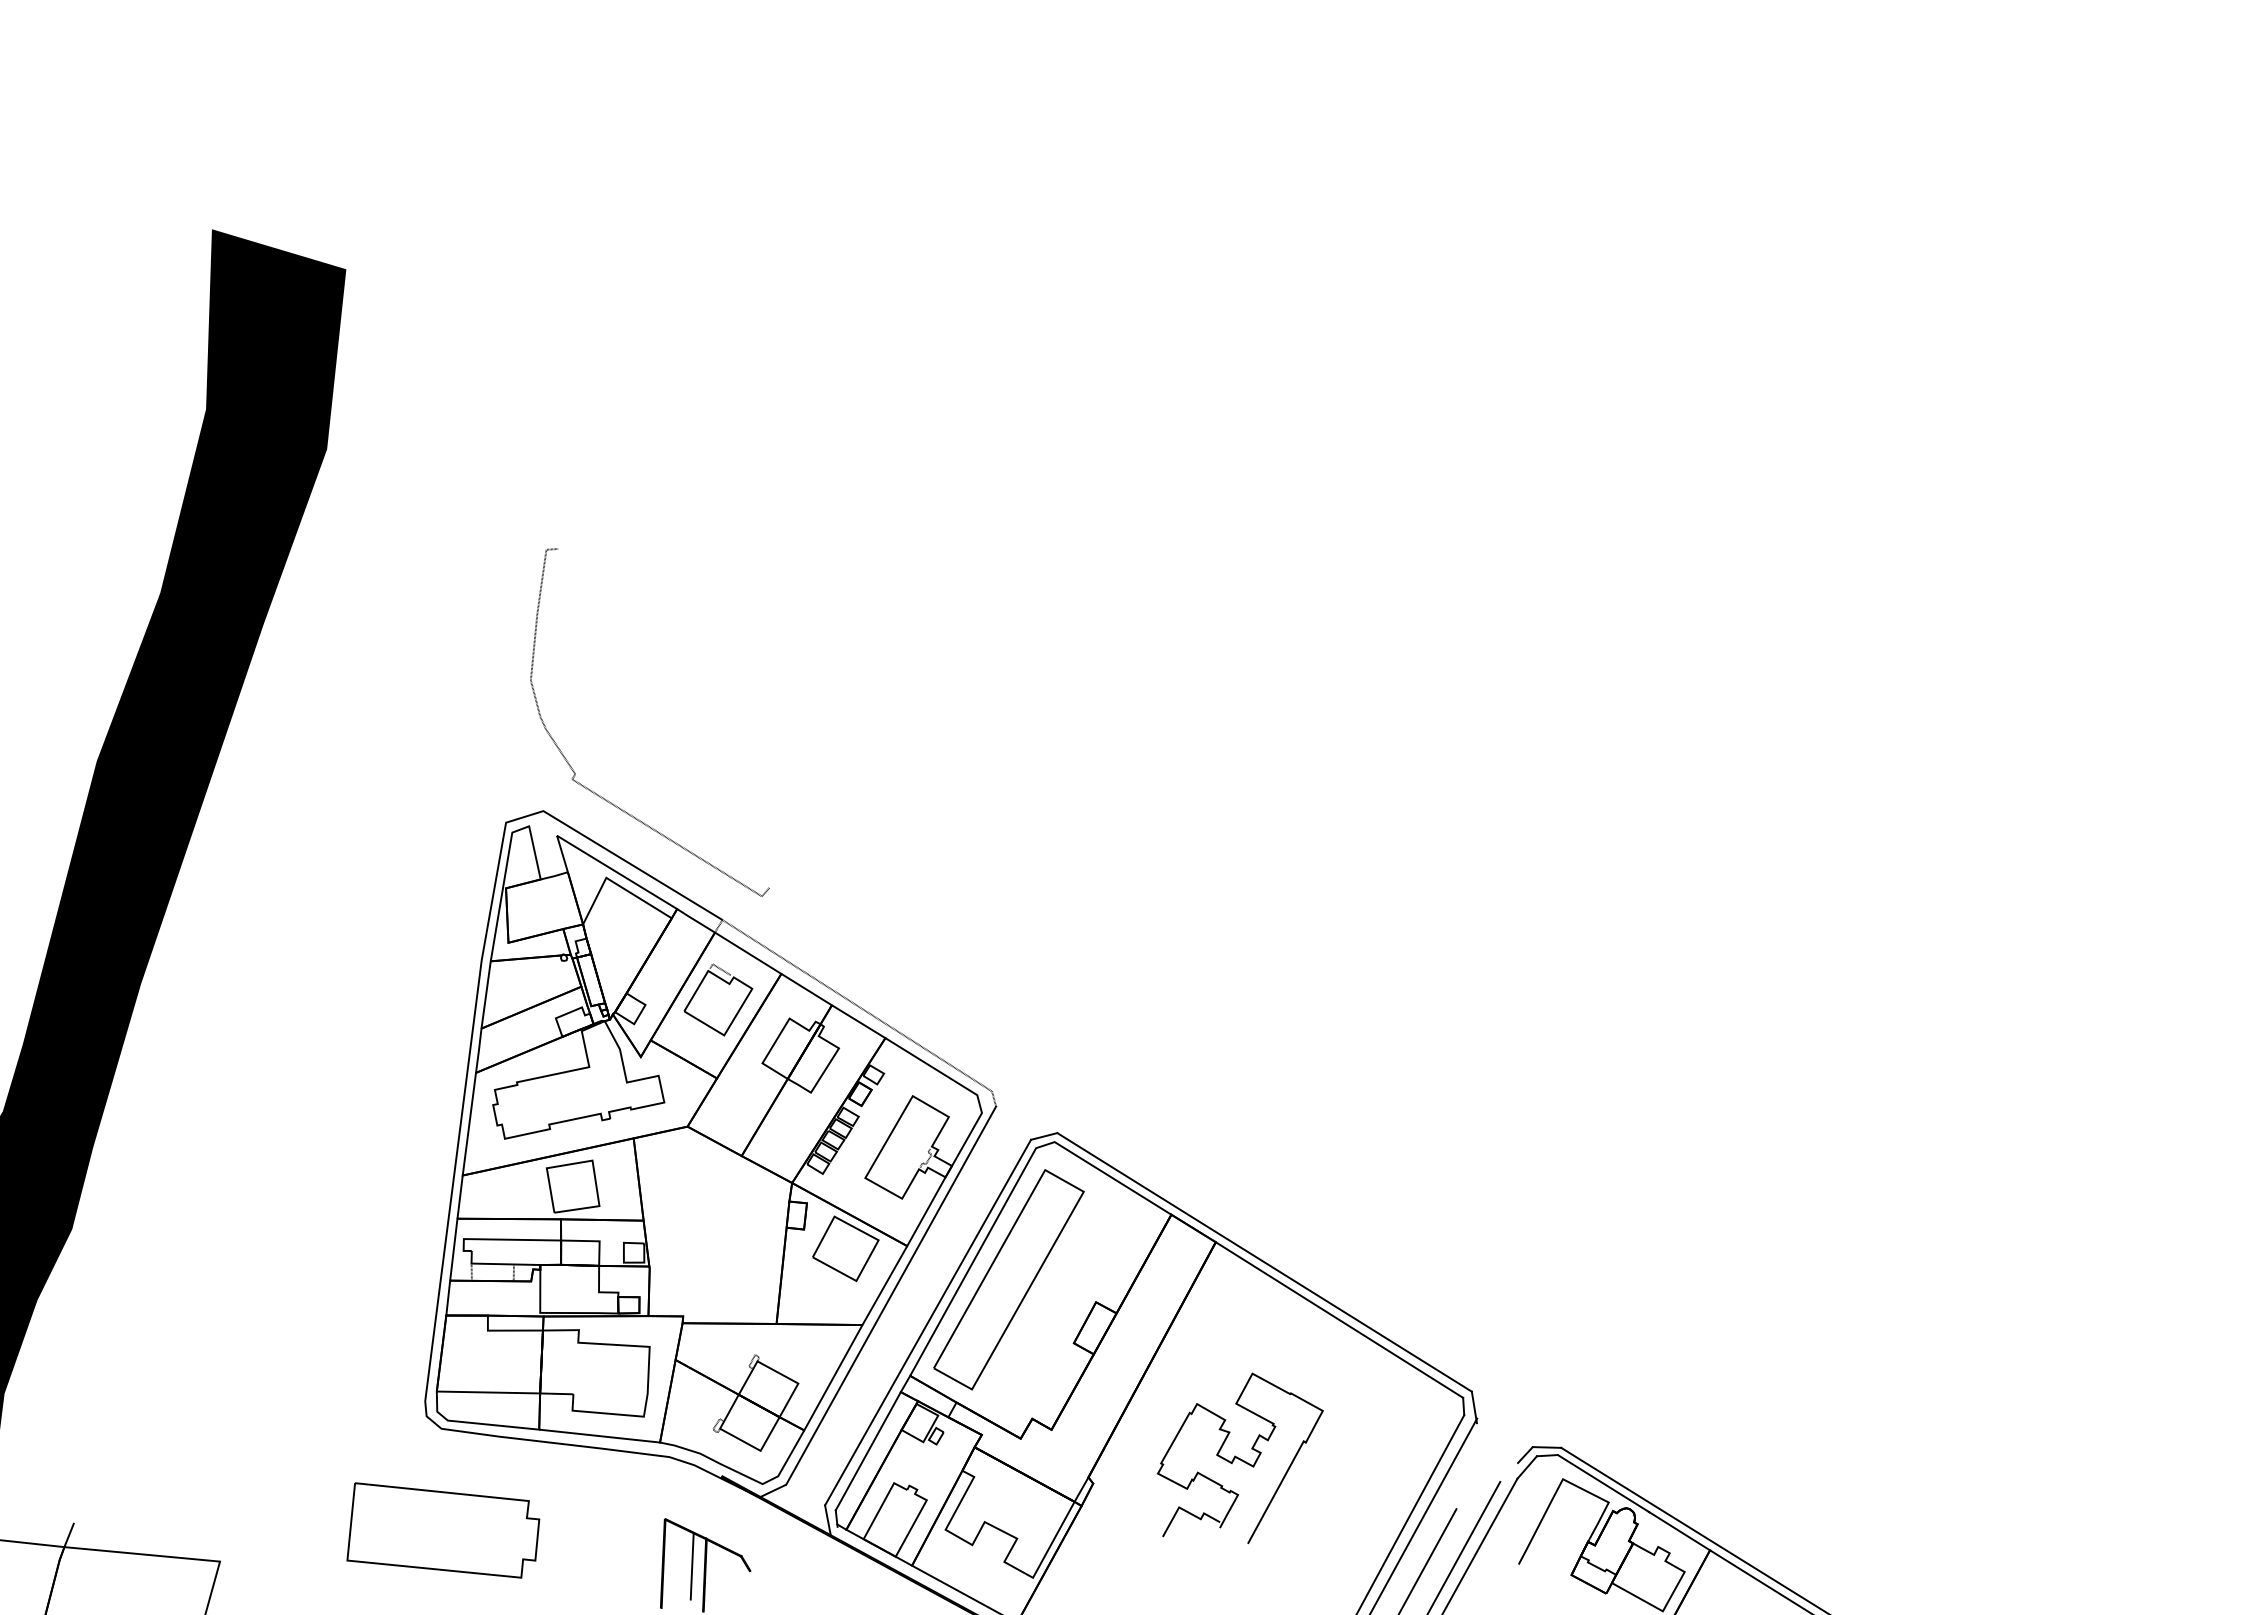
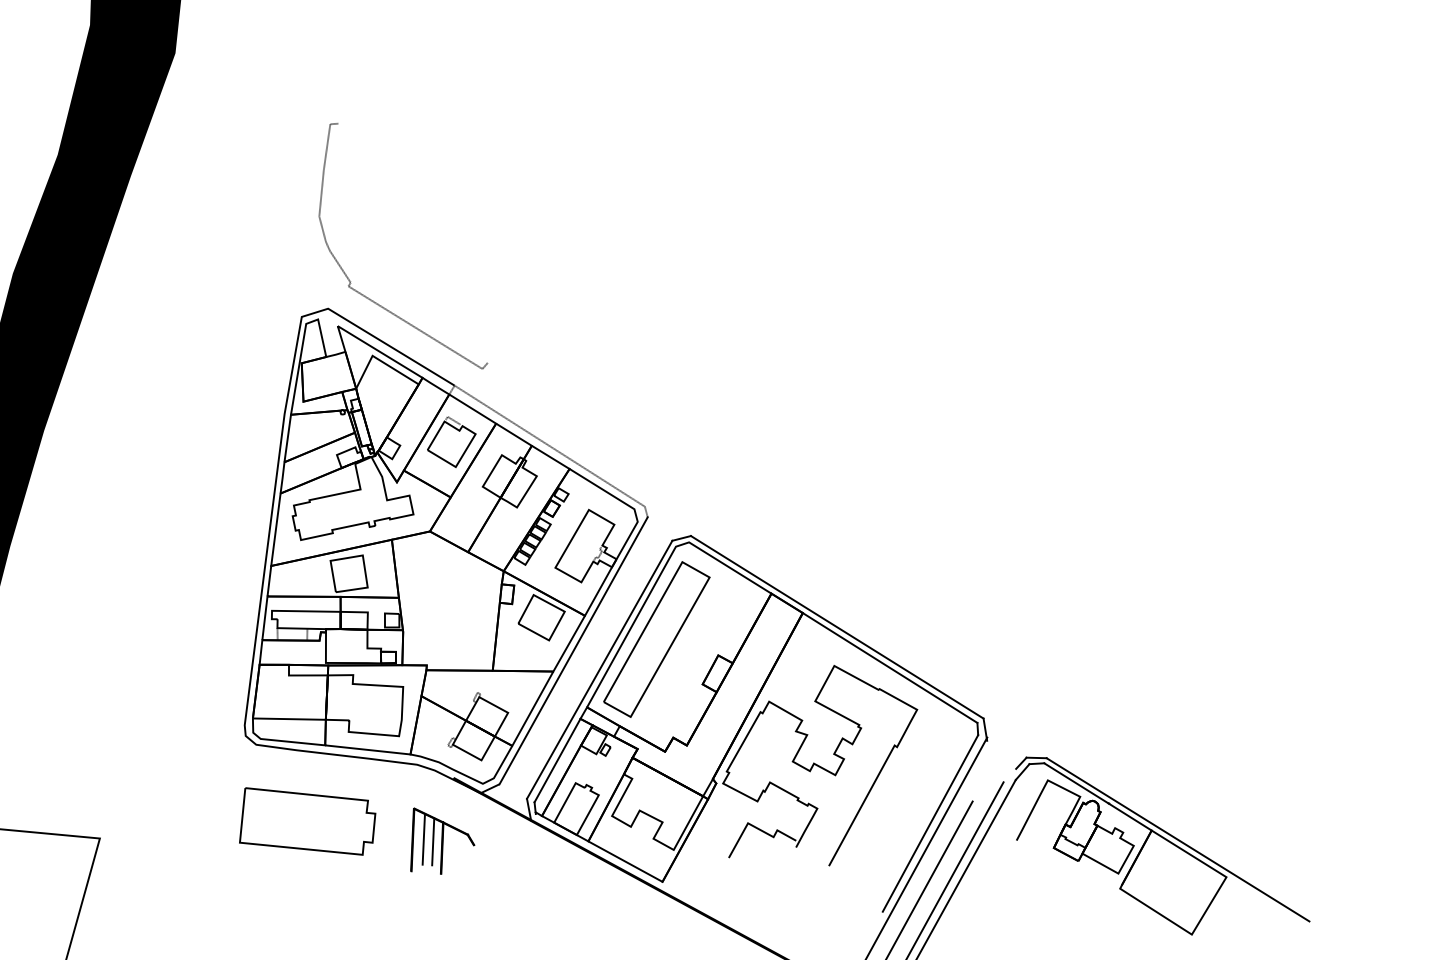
part: (1240, 1458) -> (820, 765), size x1.67
part: (443, 1530) -> (307, 821), moved
line: (678, 1562) -> (423, 839), added

